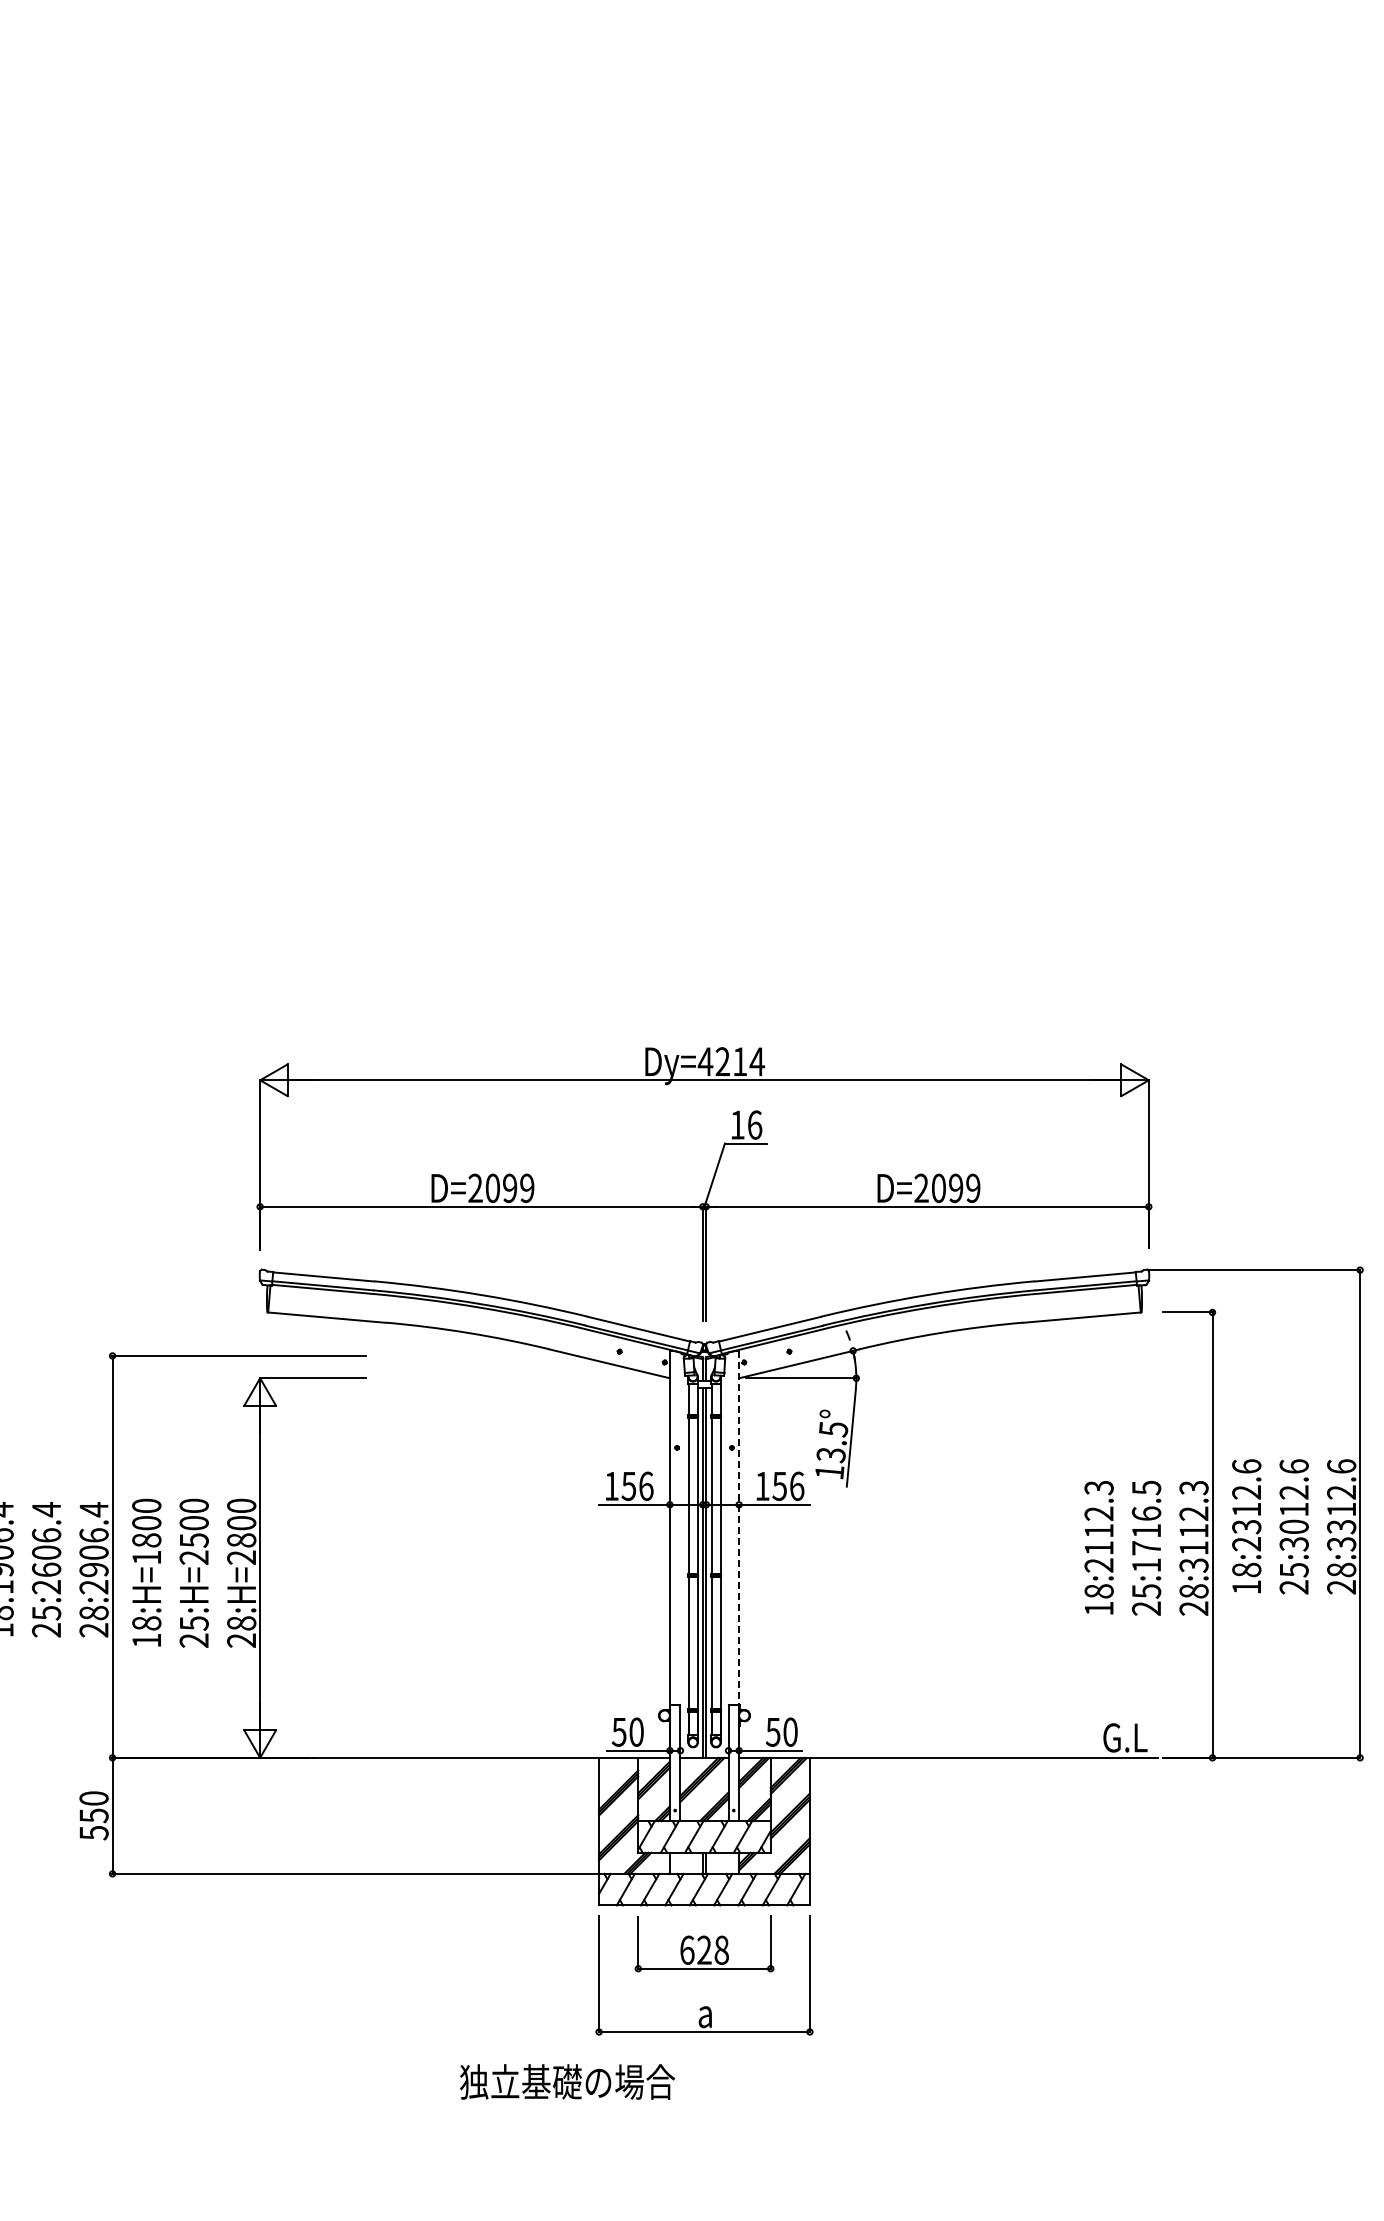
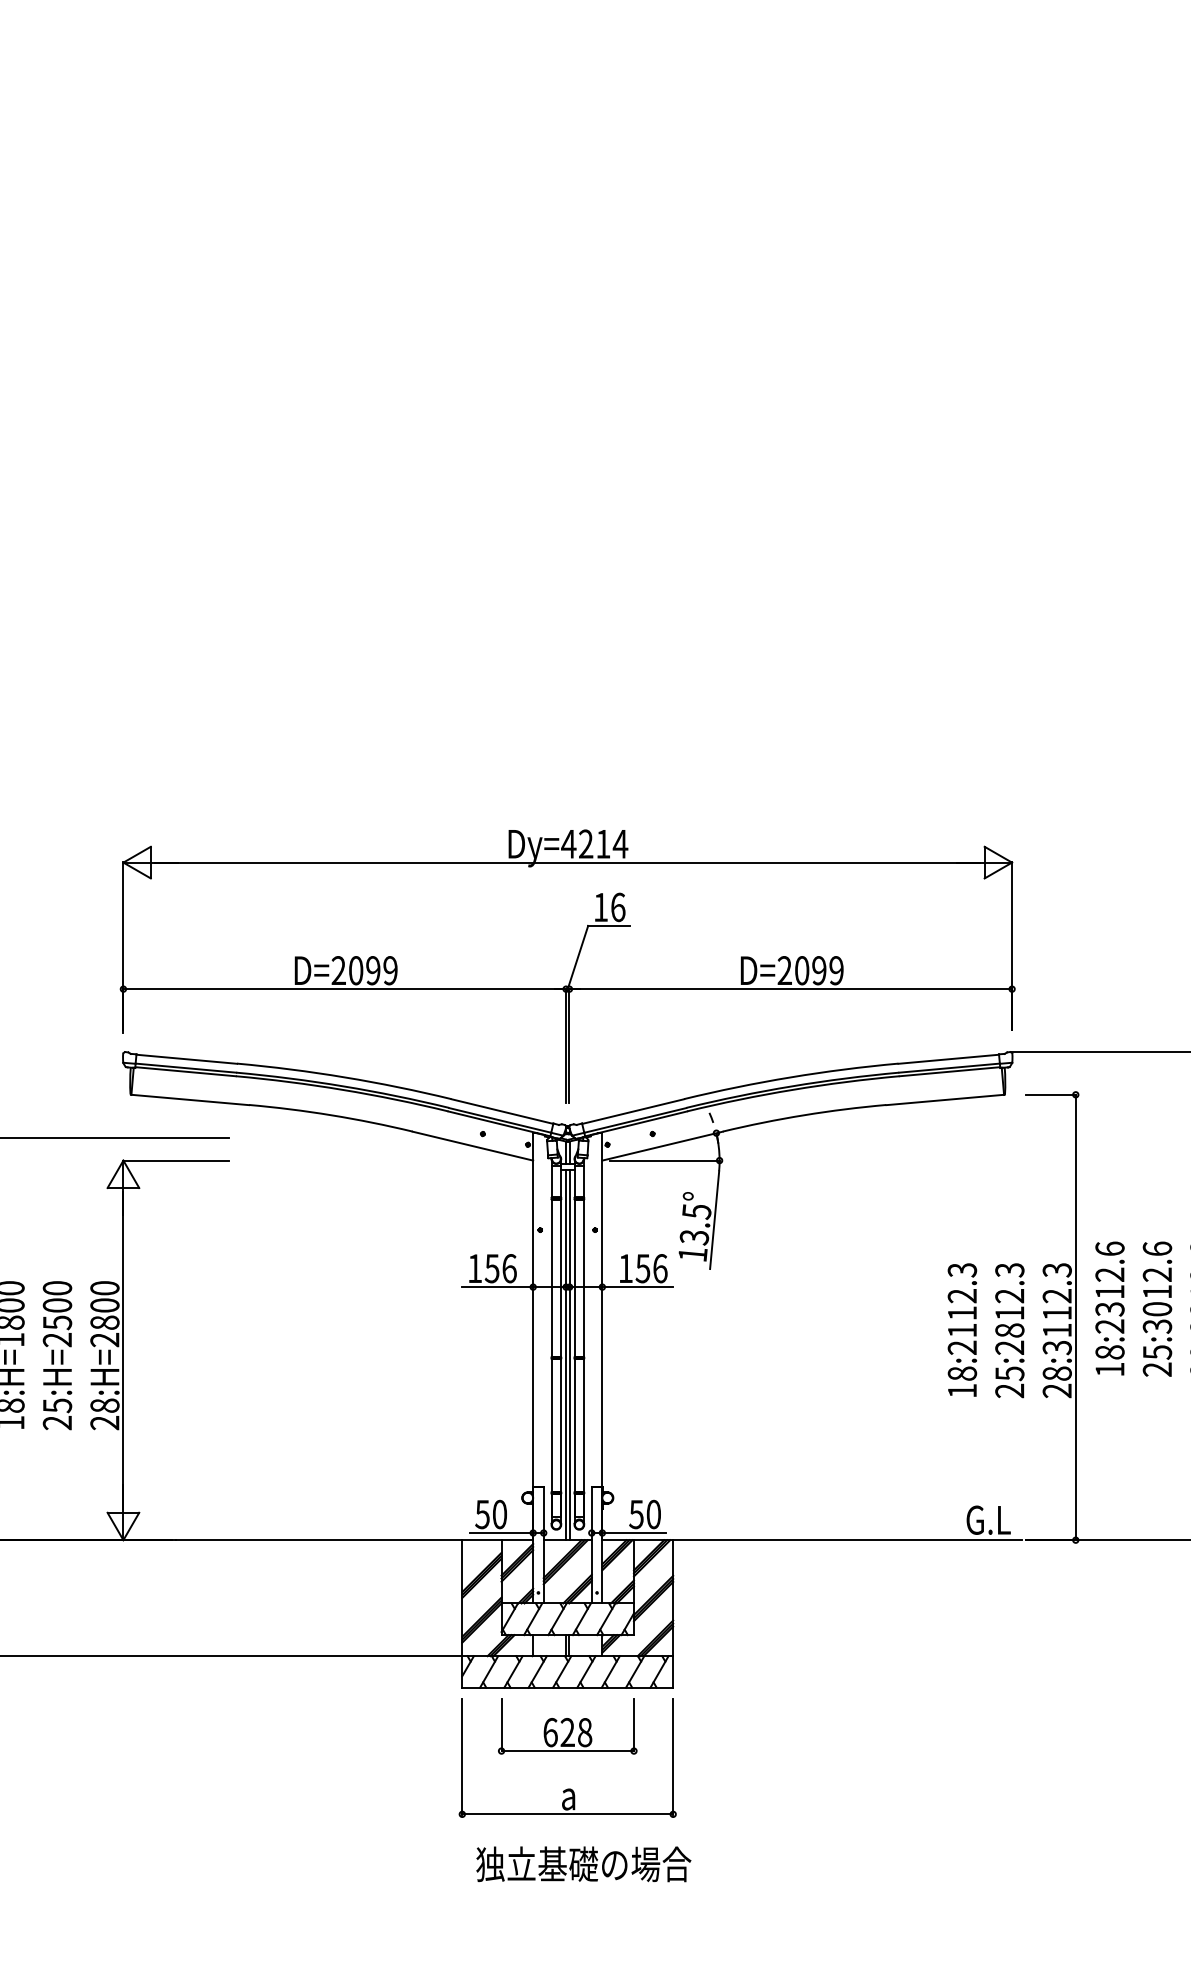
text: (1146, 1526) -> (1009, 1308), 25:1716.5 -> 25:2812.3
line: (739, 1554) -> (602, 1336), dashed -> solid
text: (567, 2081) -> (583, 1863), moved

